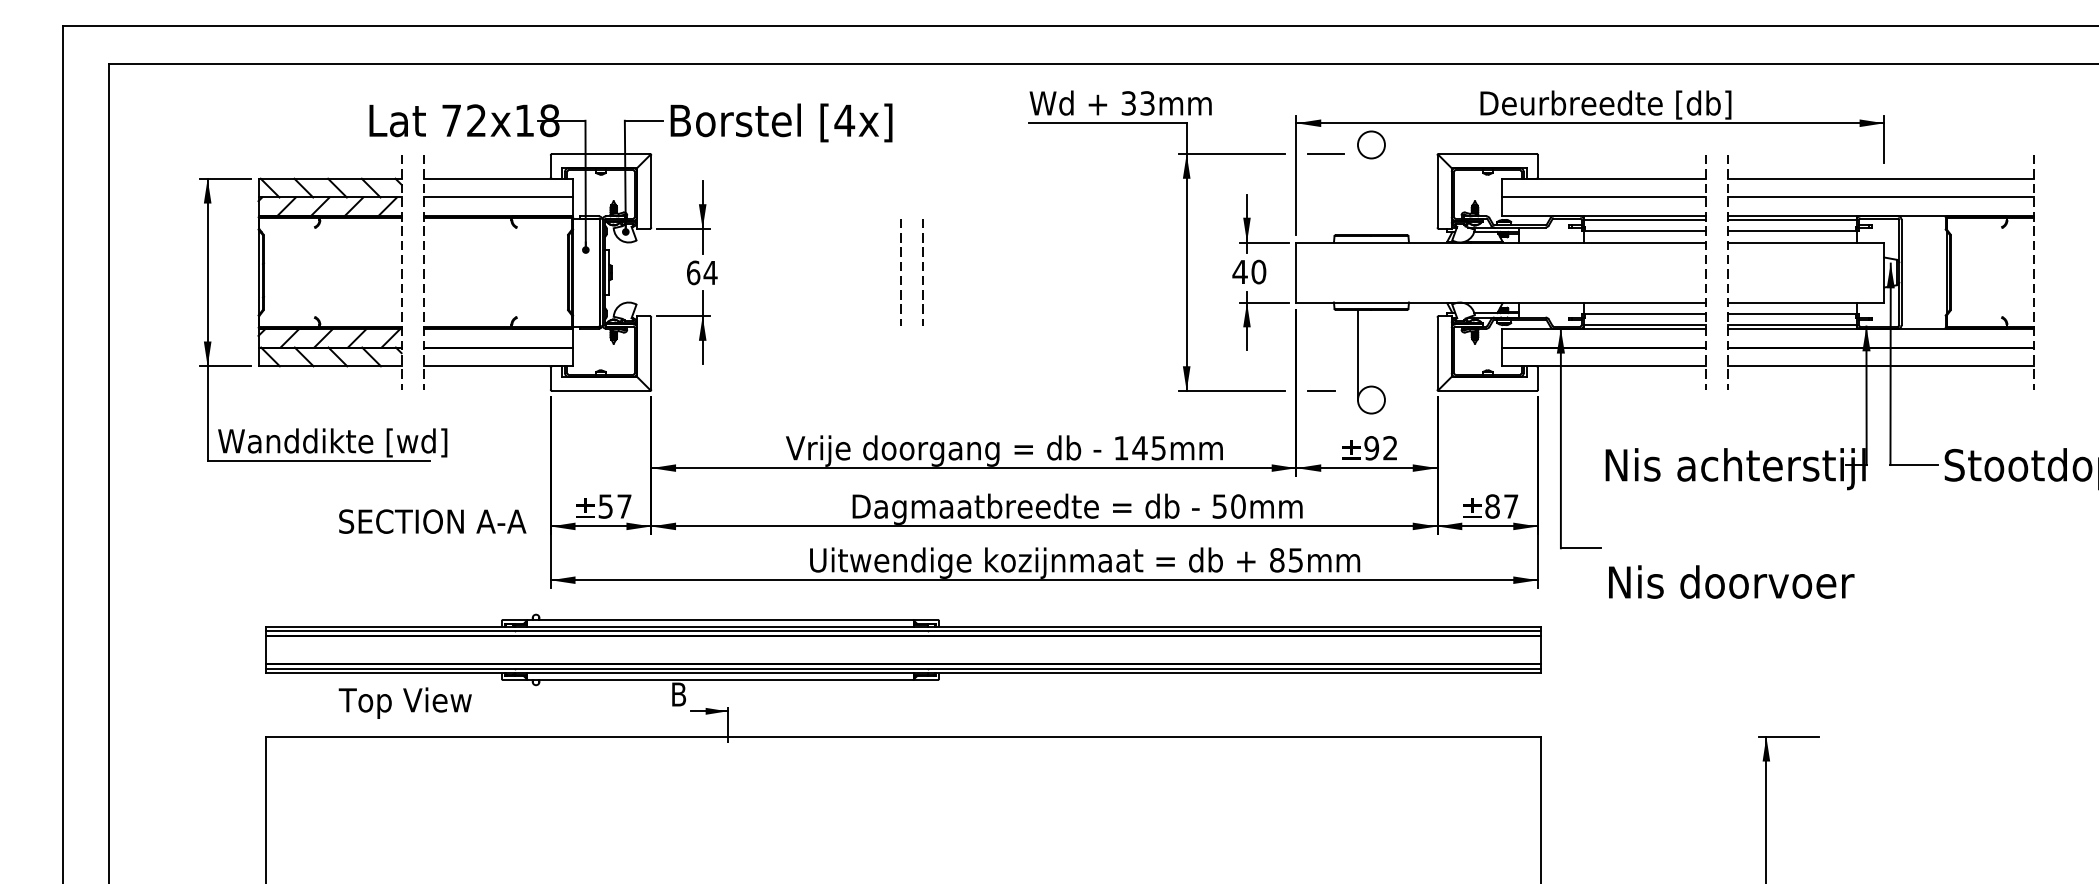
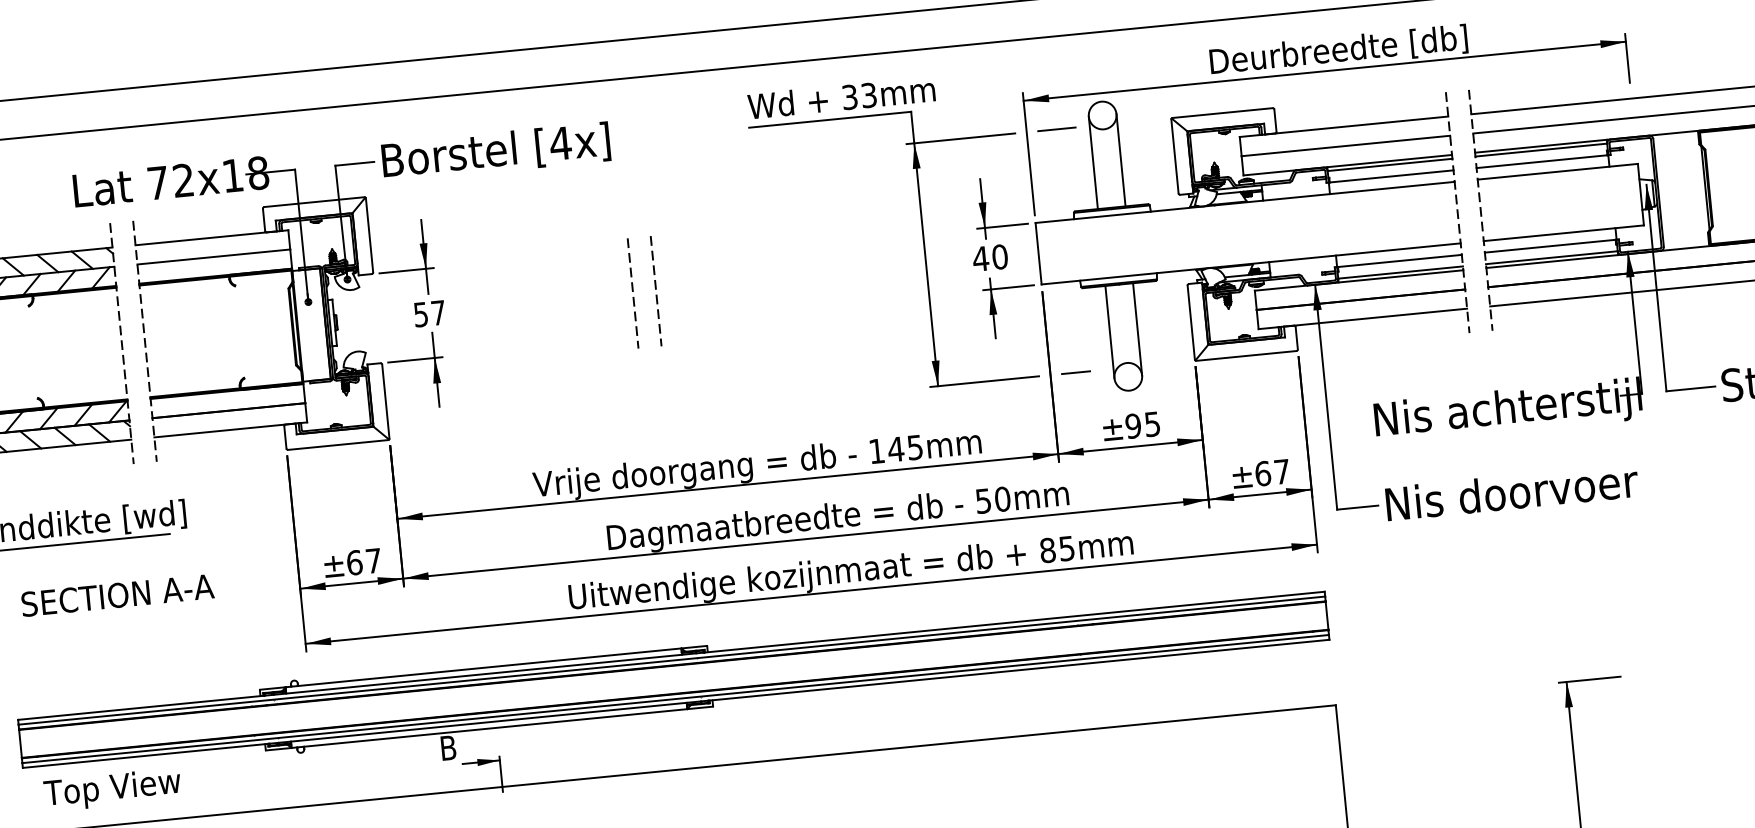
line: (1357, 189) -> (1092, 162), added
line: (1384, 189) -> (1120, 159), added
text: (702, 272) -> (430, 313), 64 -> 57
line: (1384, 355) -> (1137, 329), added
text: (1390, 448) -> (1152, 424), 92 -> 95
text: (605, 506) -> (354, 562), 57 -> 67
text: (1492, 506) -> (1262, 473), 87 -> 67
text: (432, 521) -> (117, 595), moved
text: (1731, 581) -> (1511, 491), moved
text: (404, 702) -> (111, 789), moved

